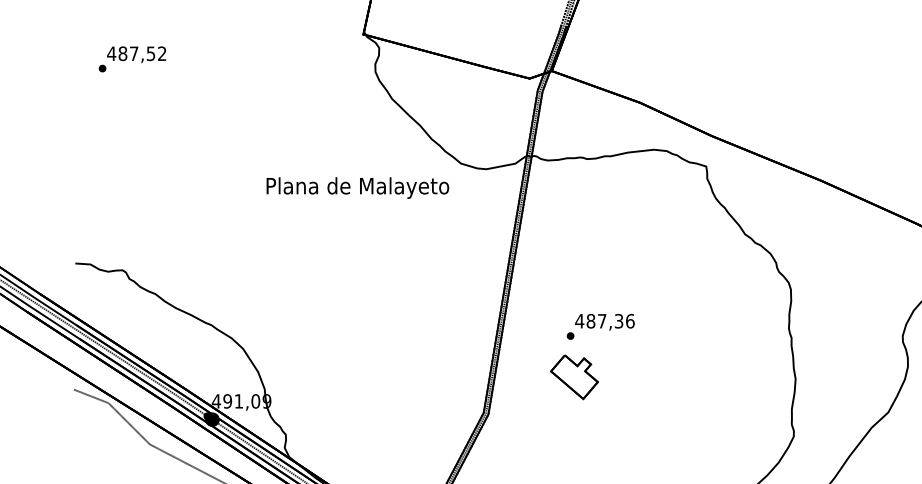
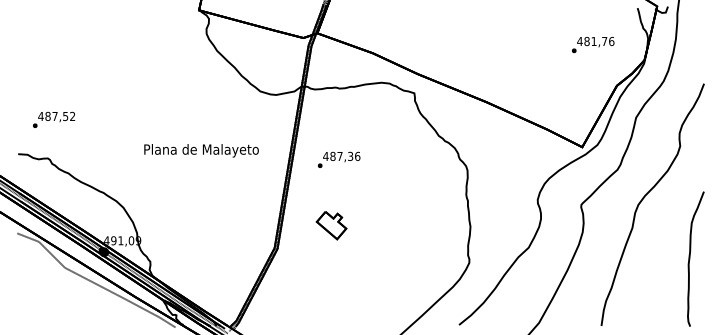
text: (133, 58) -> (54, 119), moved
text: (357, 187) -> (201, 150), moved
text: (599, 326) -> (338, 159), moved

